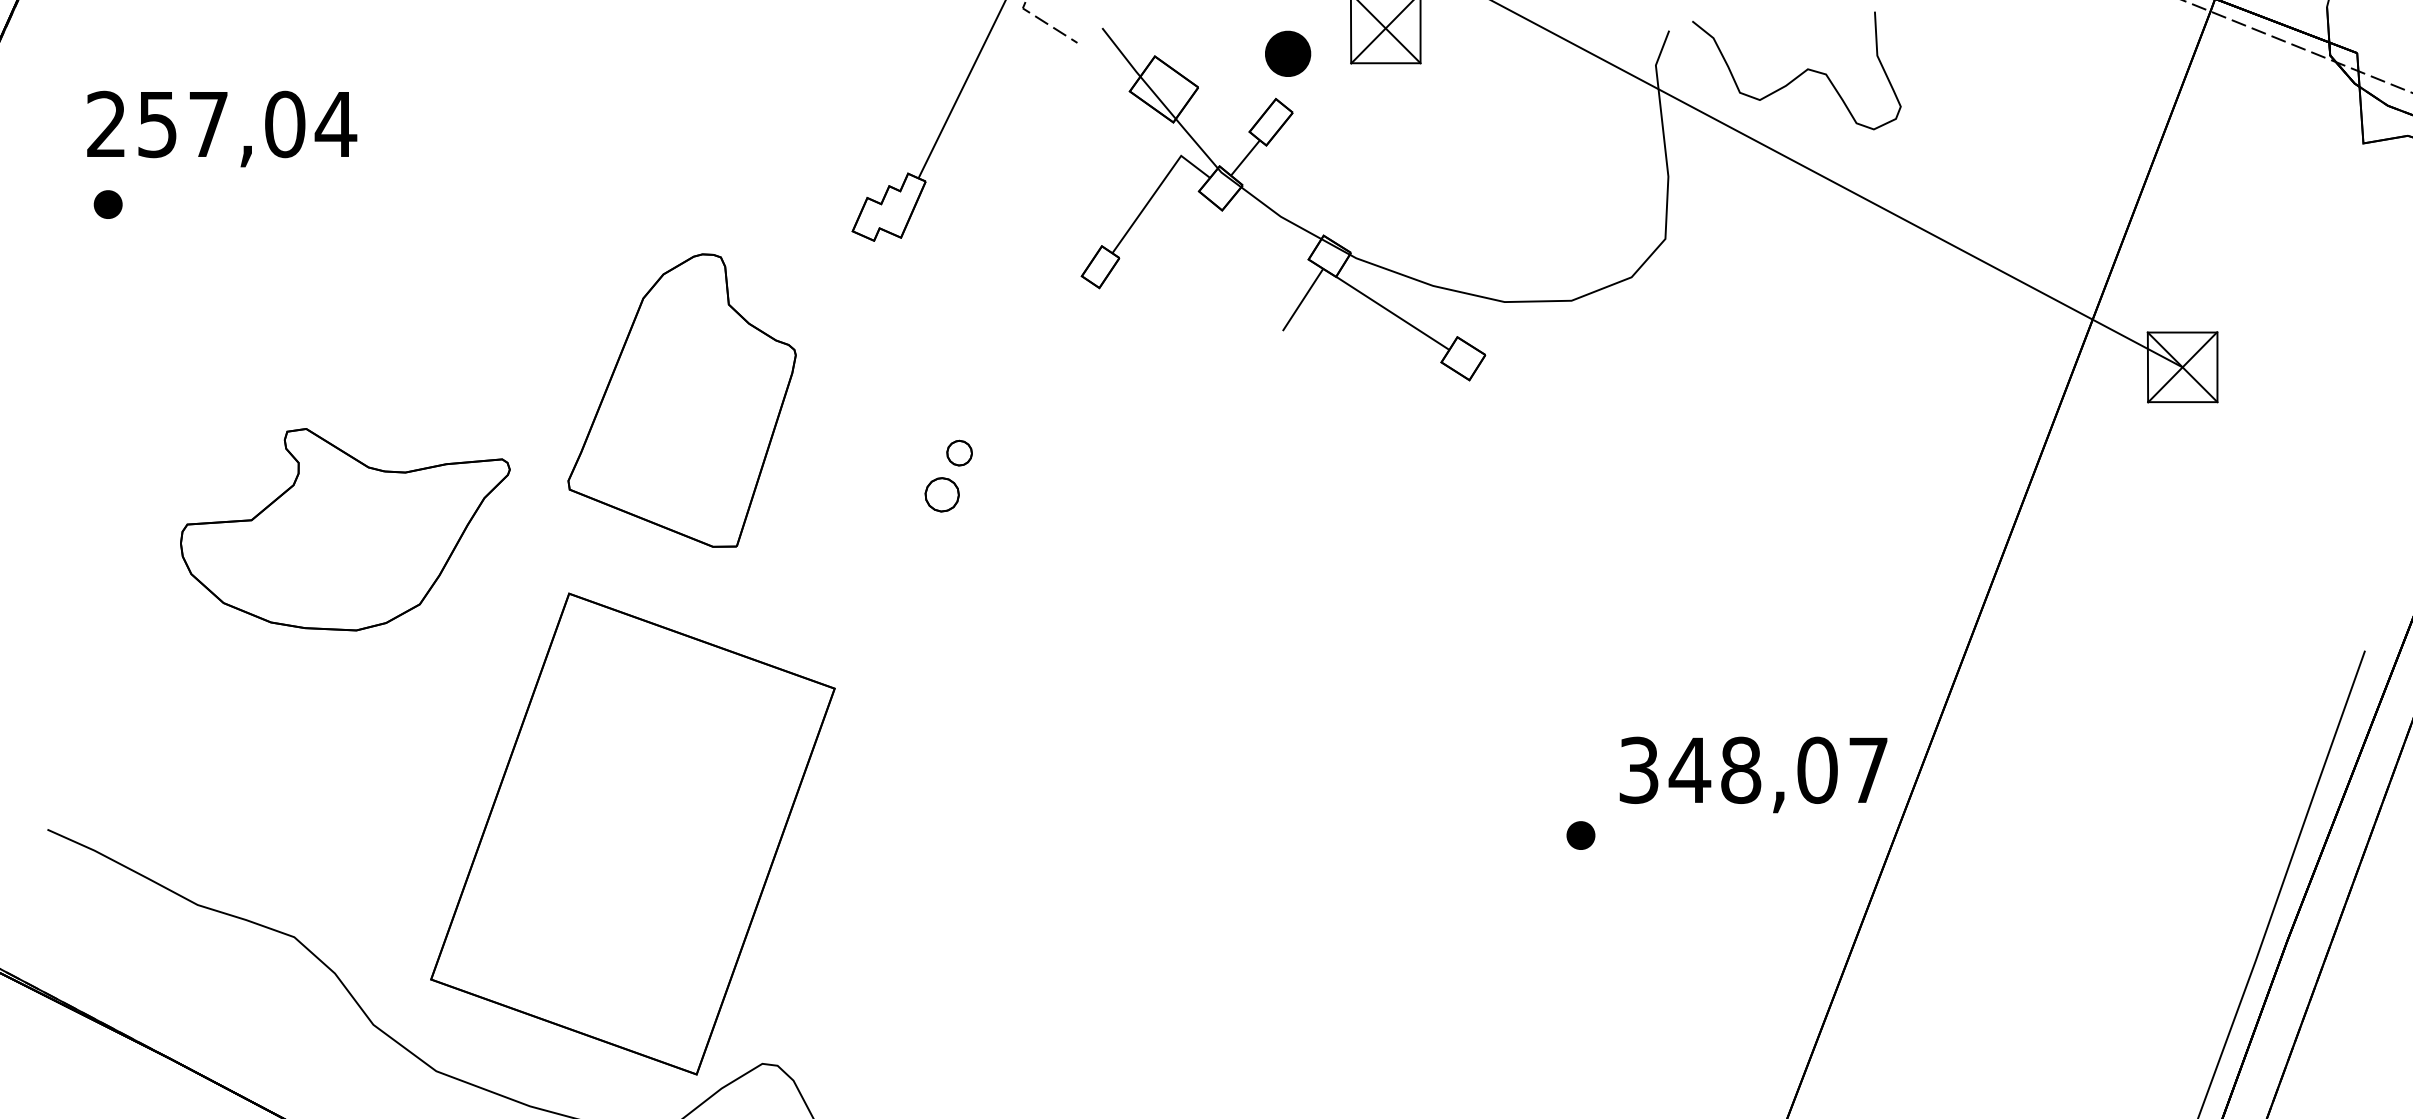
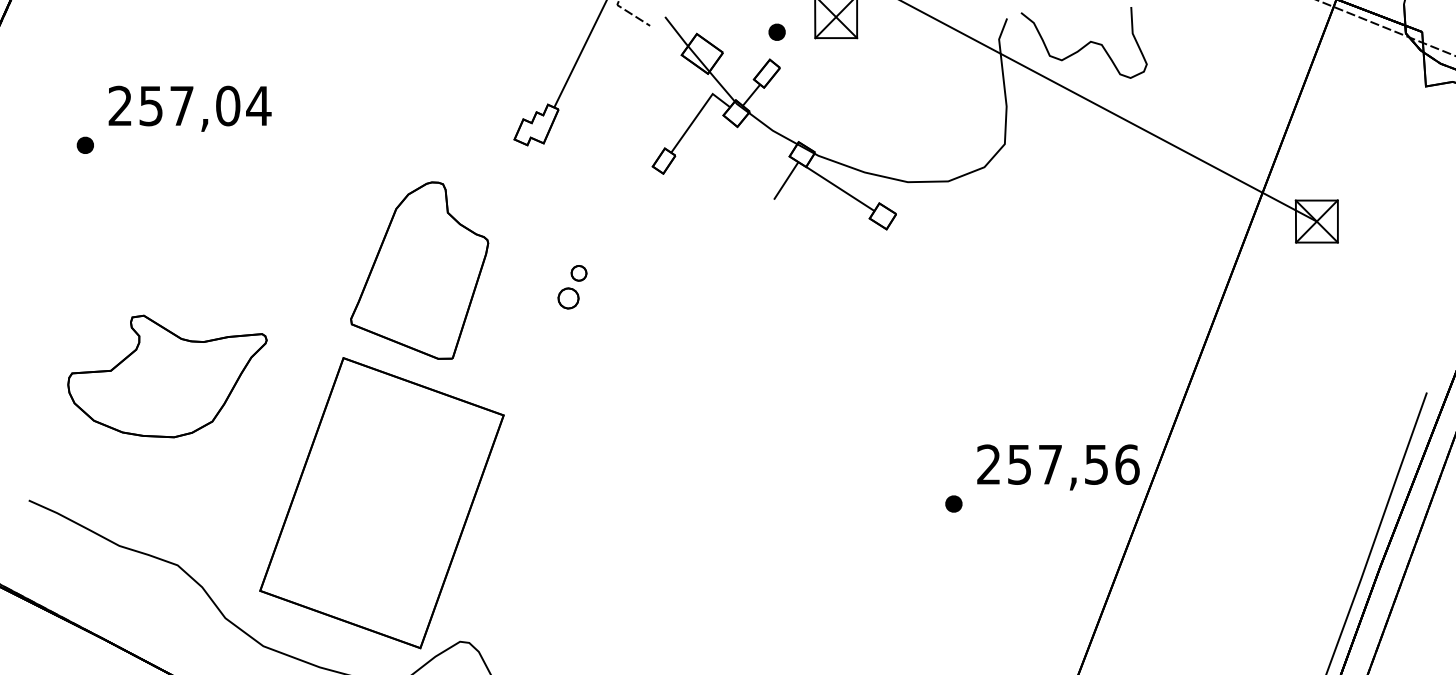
part: (1286, 52) -> (776, 31), size x0.62
text: (221, 128) -> (189, 108), moved
part: (106, 203) -> (84, 144), moved
part: (681, 400) -> (419, 270), moved
part: (345, 529) -> (167, 376), moved
text: (1754, 770) -> (1058, 464), 348,07 -> 257,56

